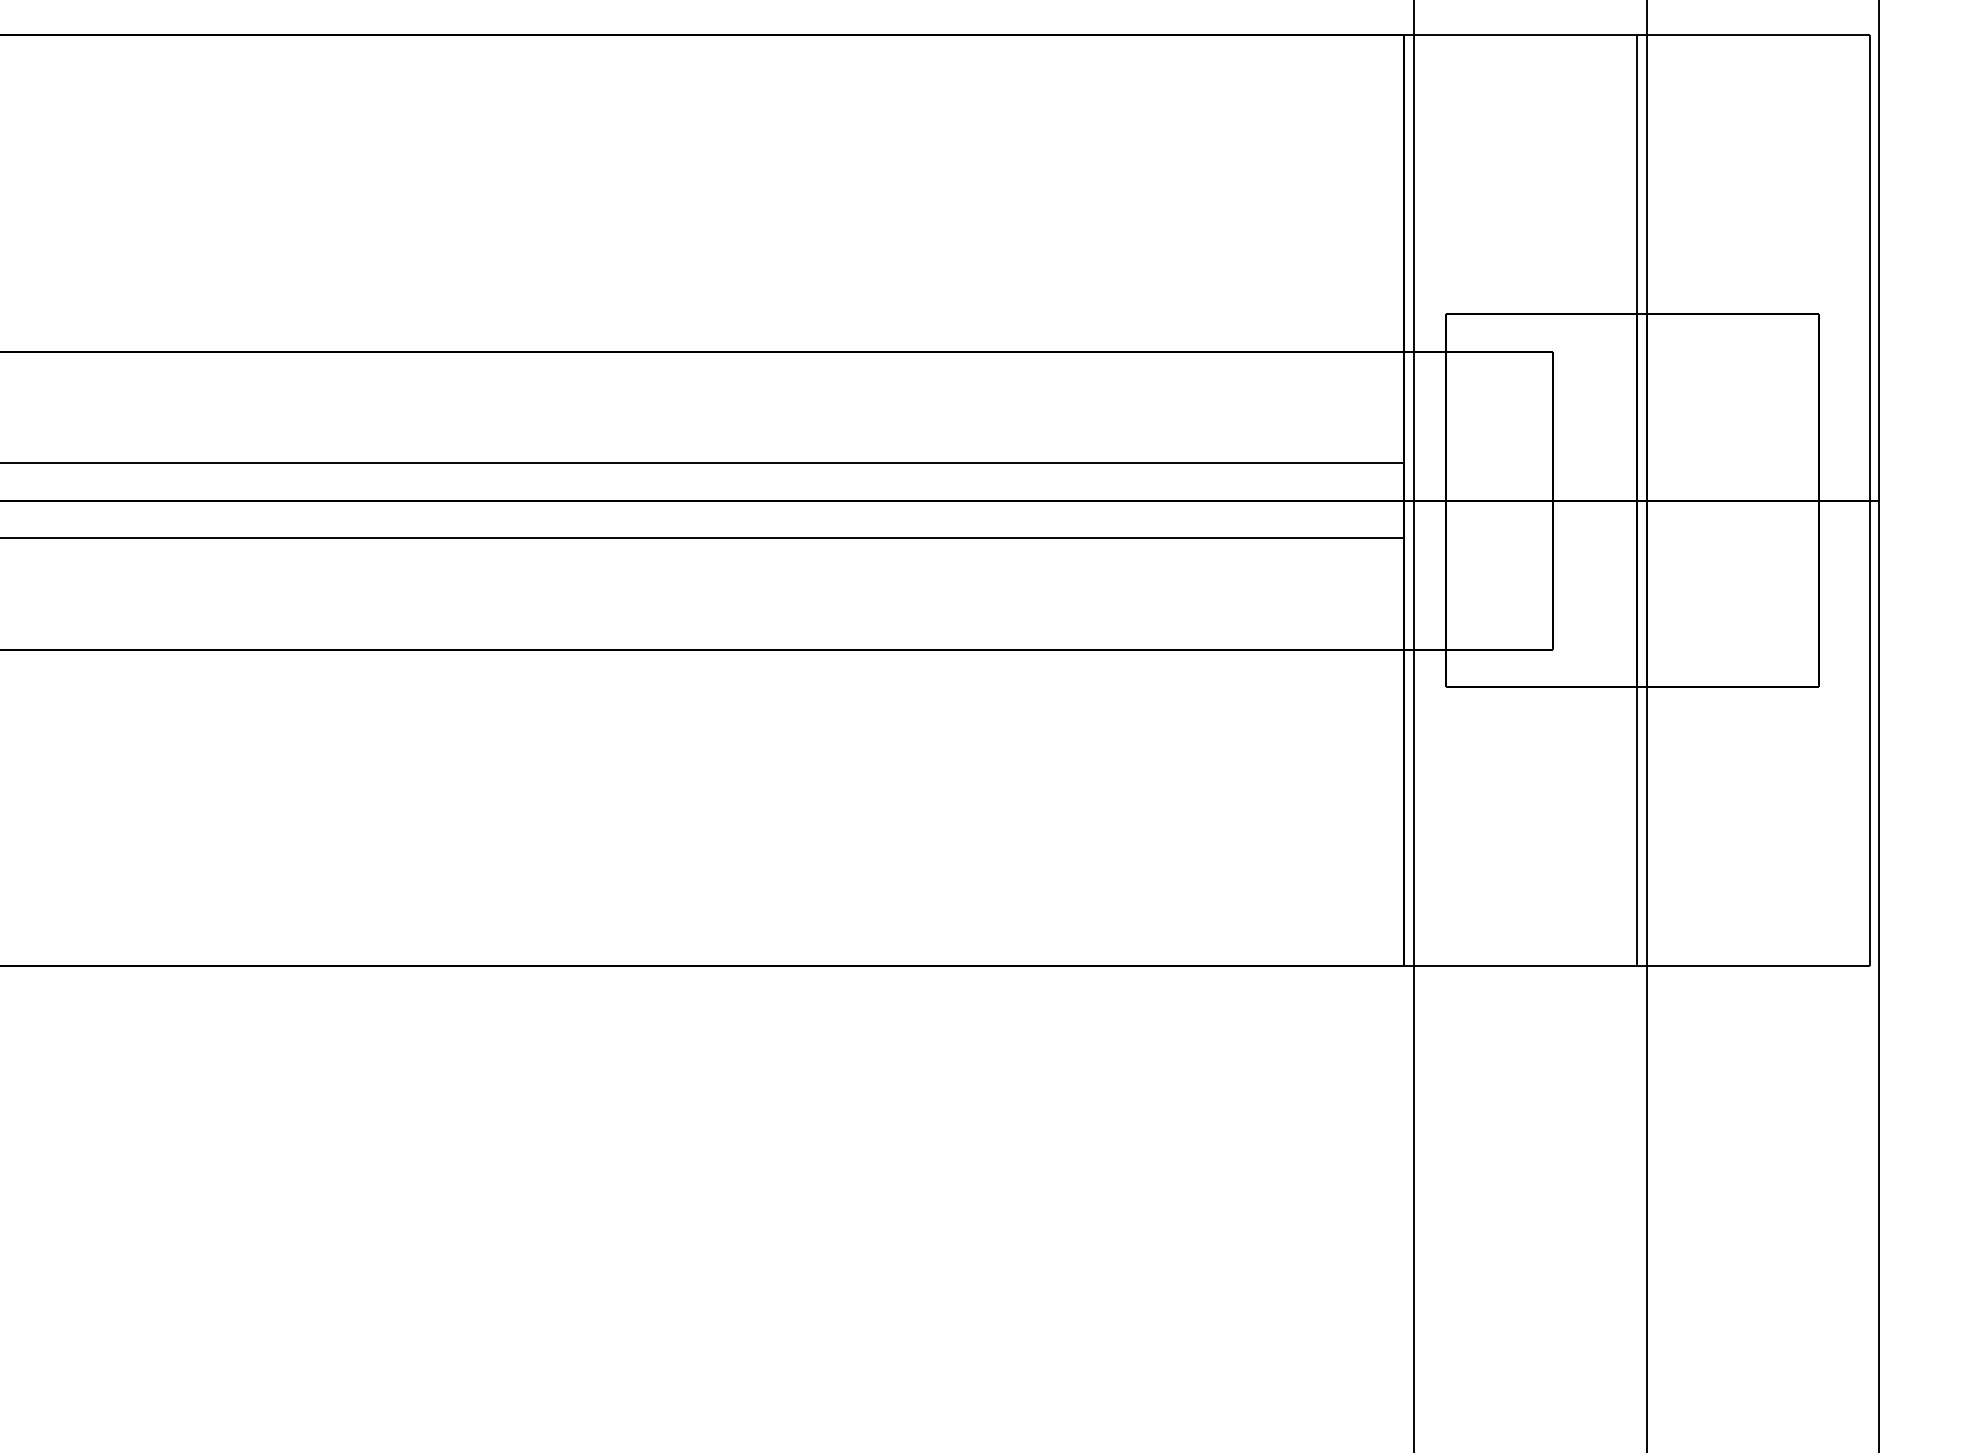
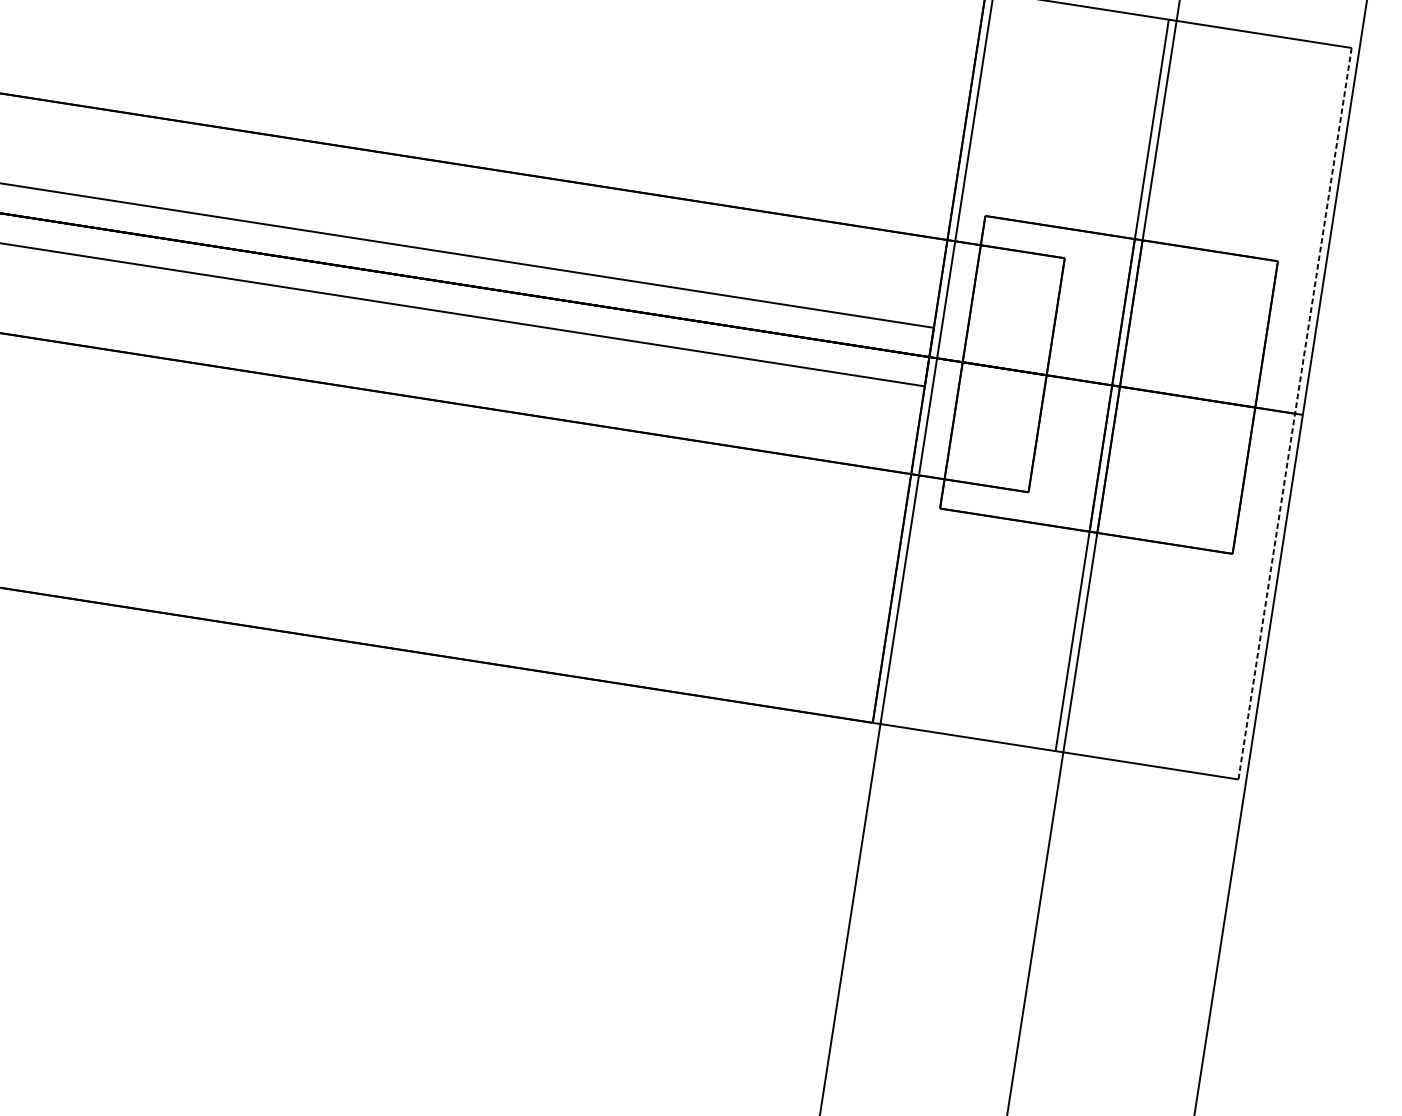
line: (1869, 500) -> (1295, 413), solid -> dashed

